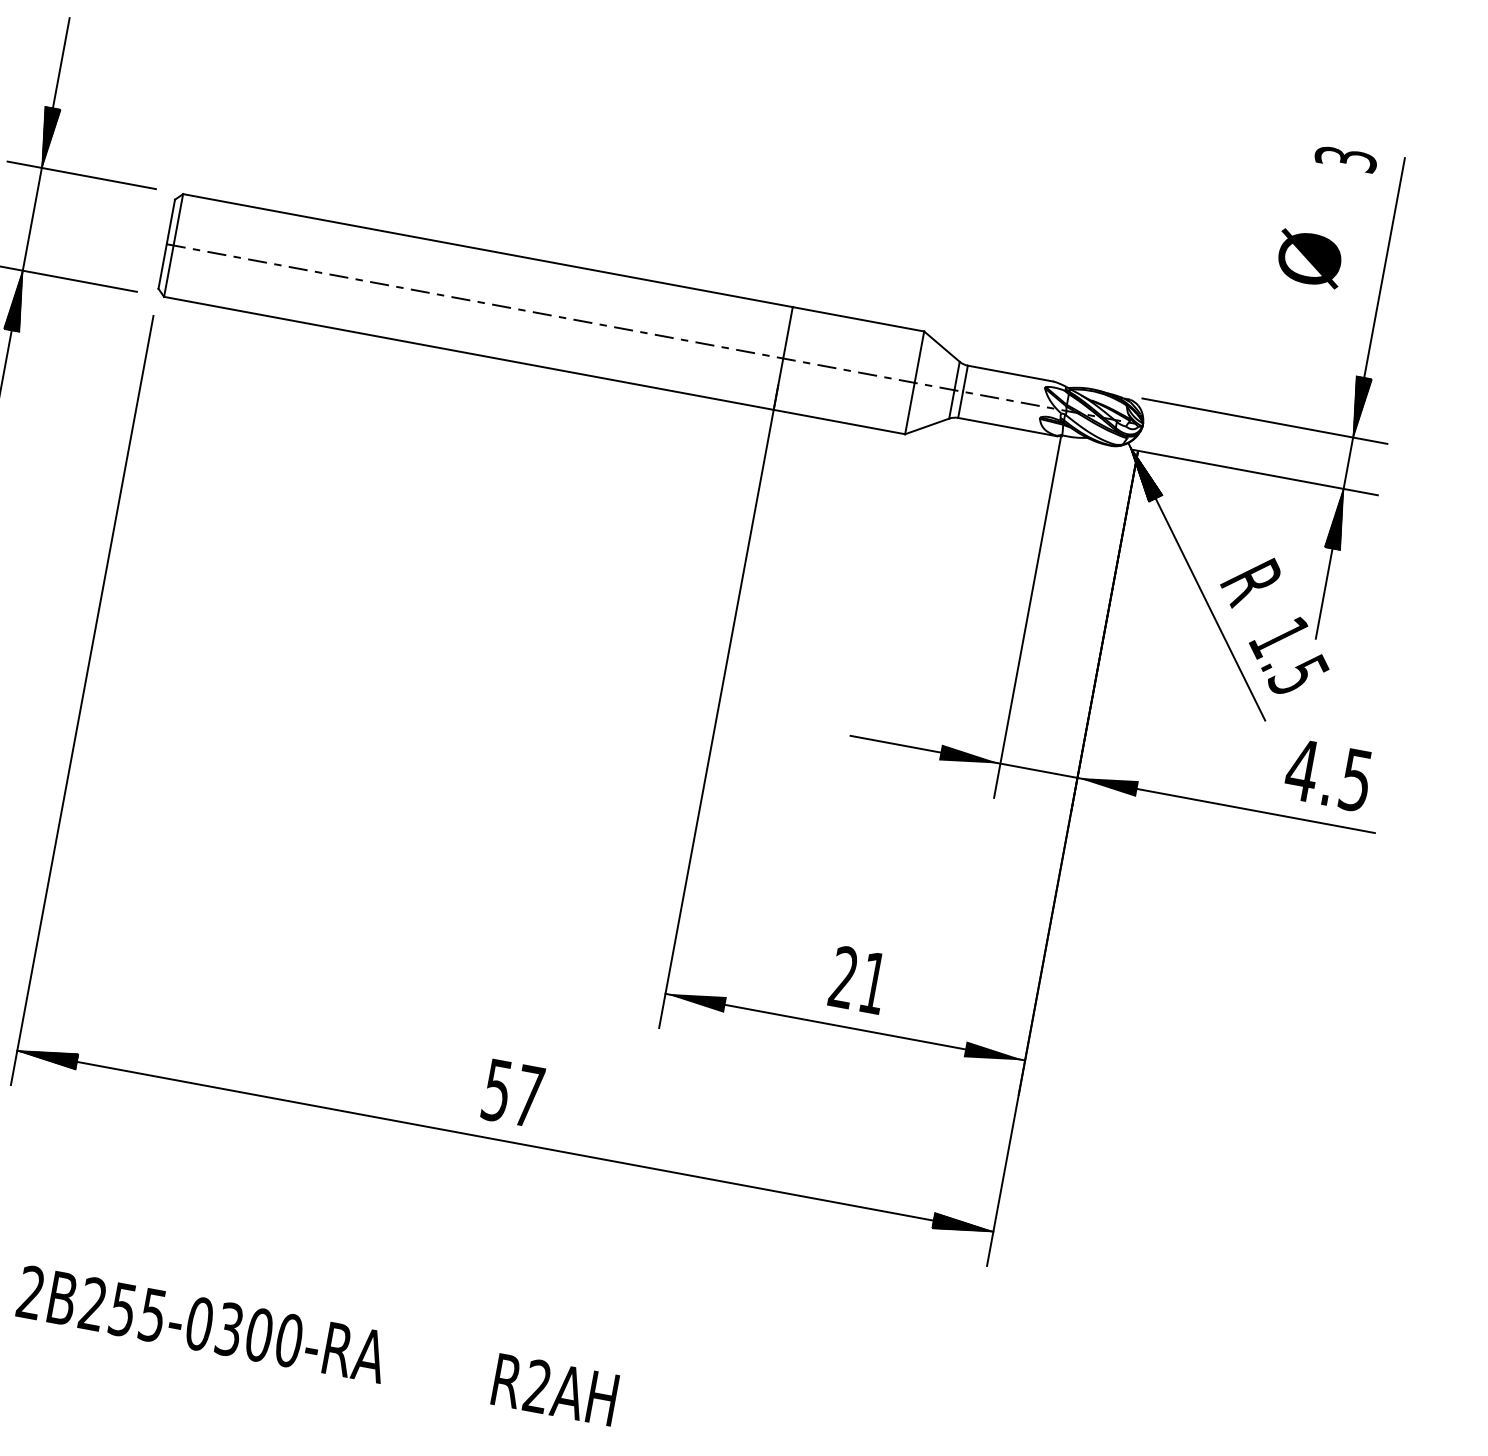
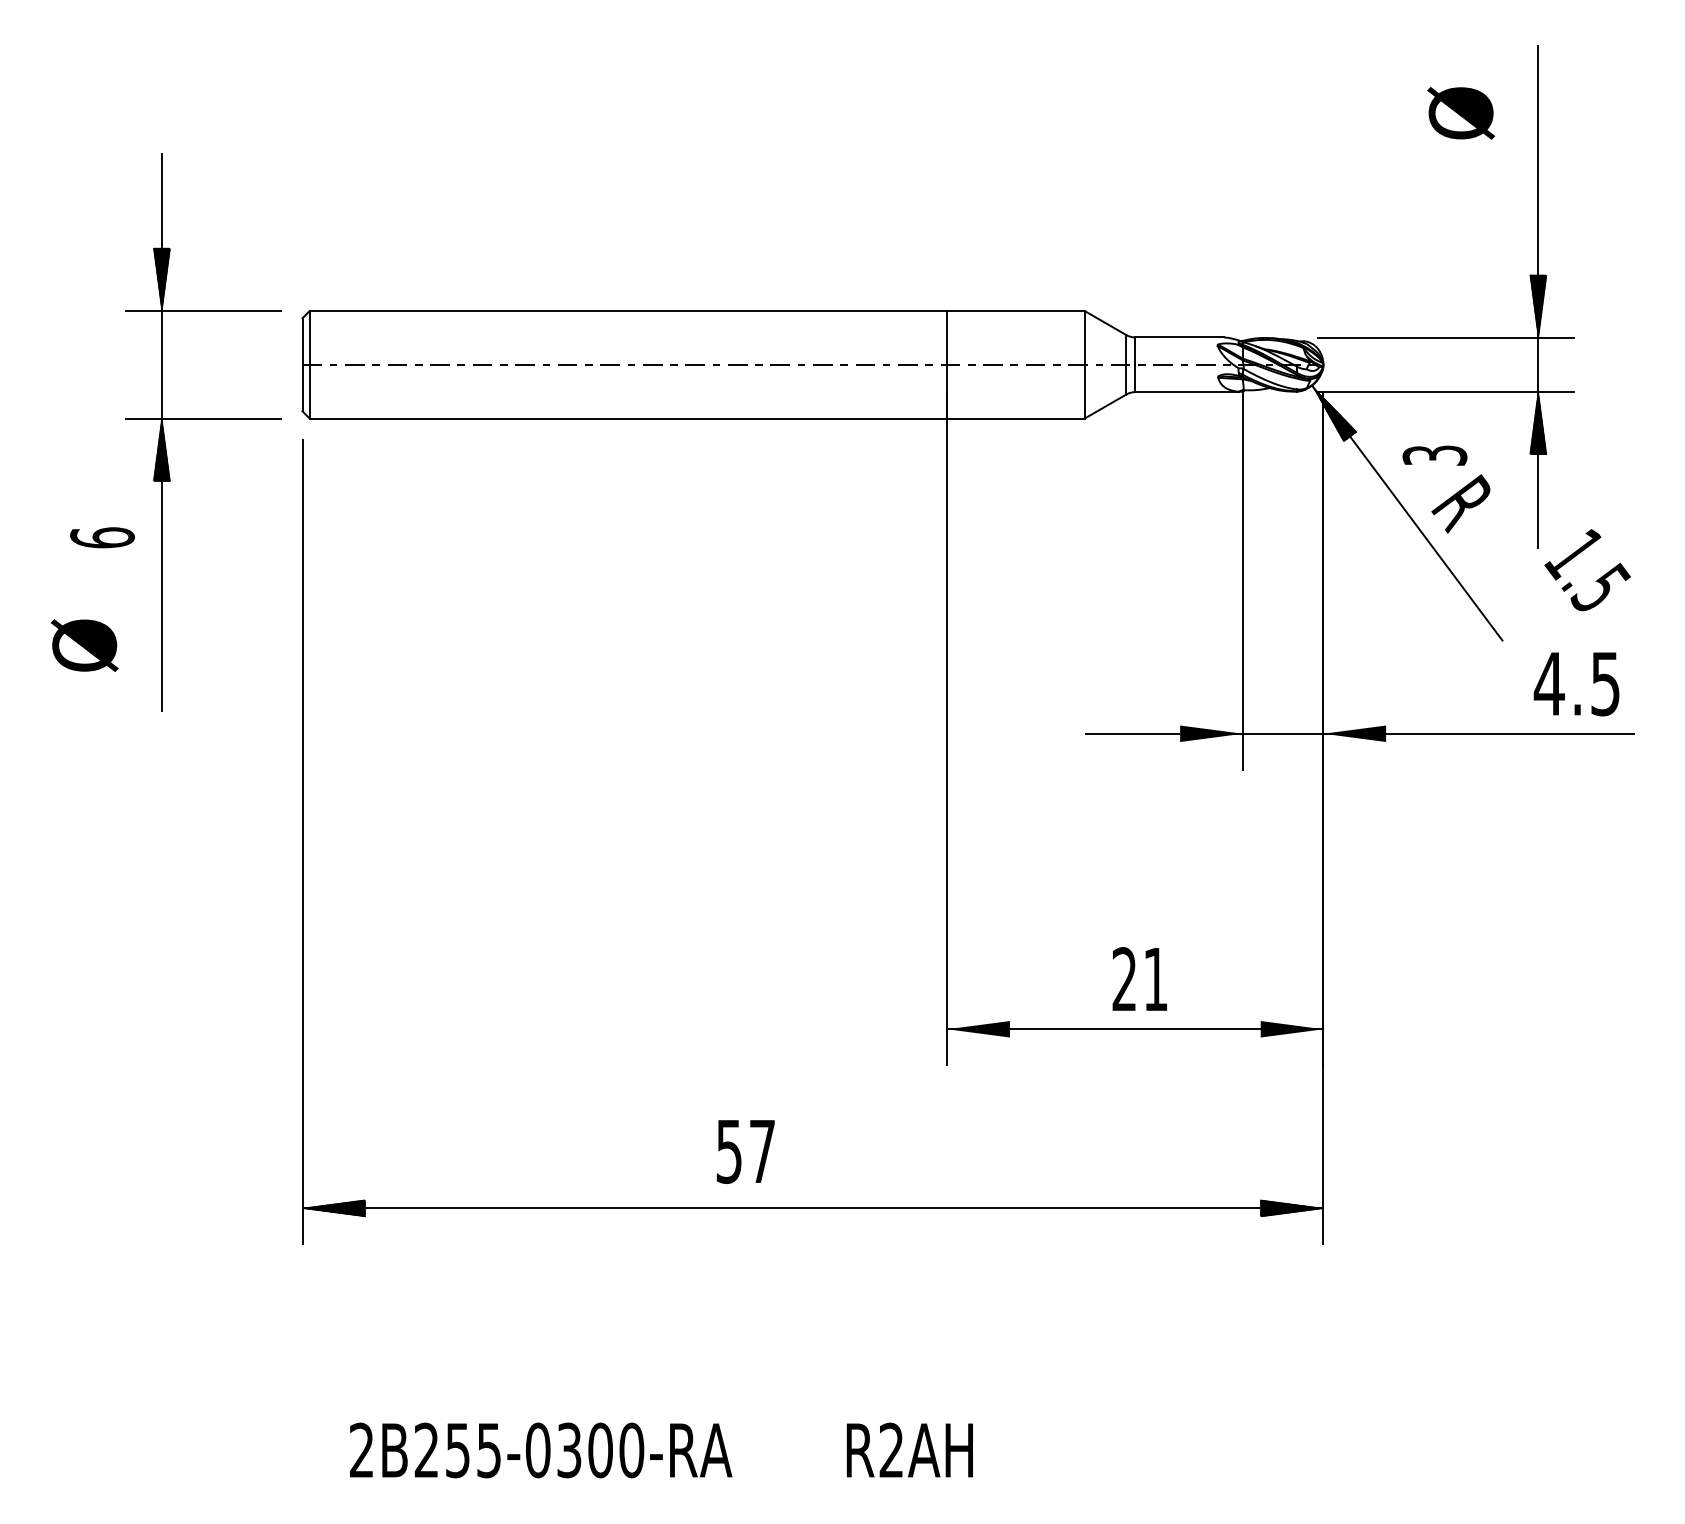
text: (1345, 158) -> (1434, 455), moved
text: (1309, 258) -> (1460, 113), moved
text: (1289, 655) -> (1587, 570), moved
text: (512, 1093) -> (745, 1151), moved

